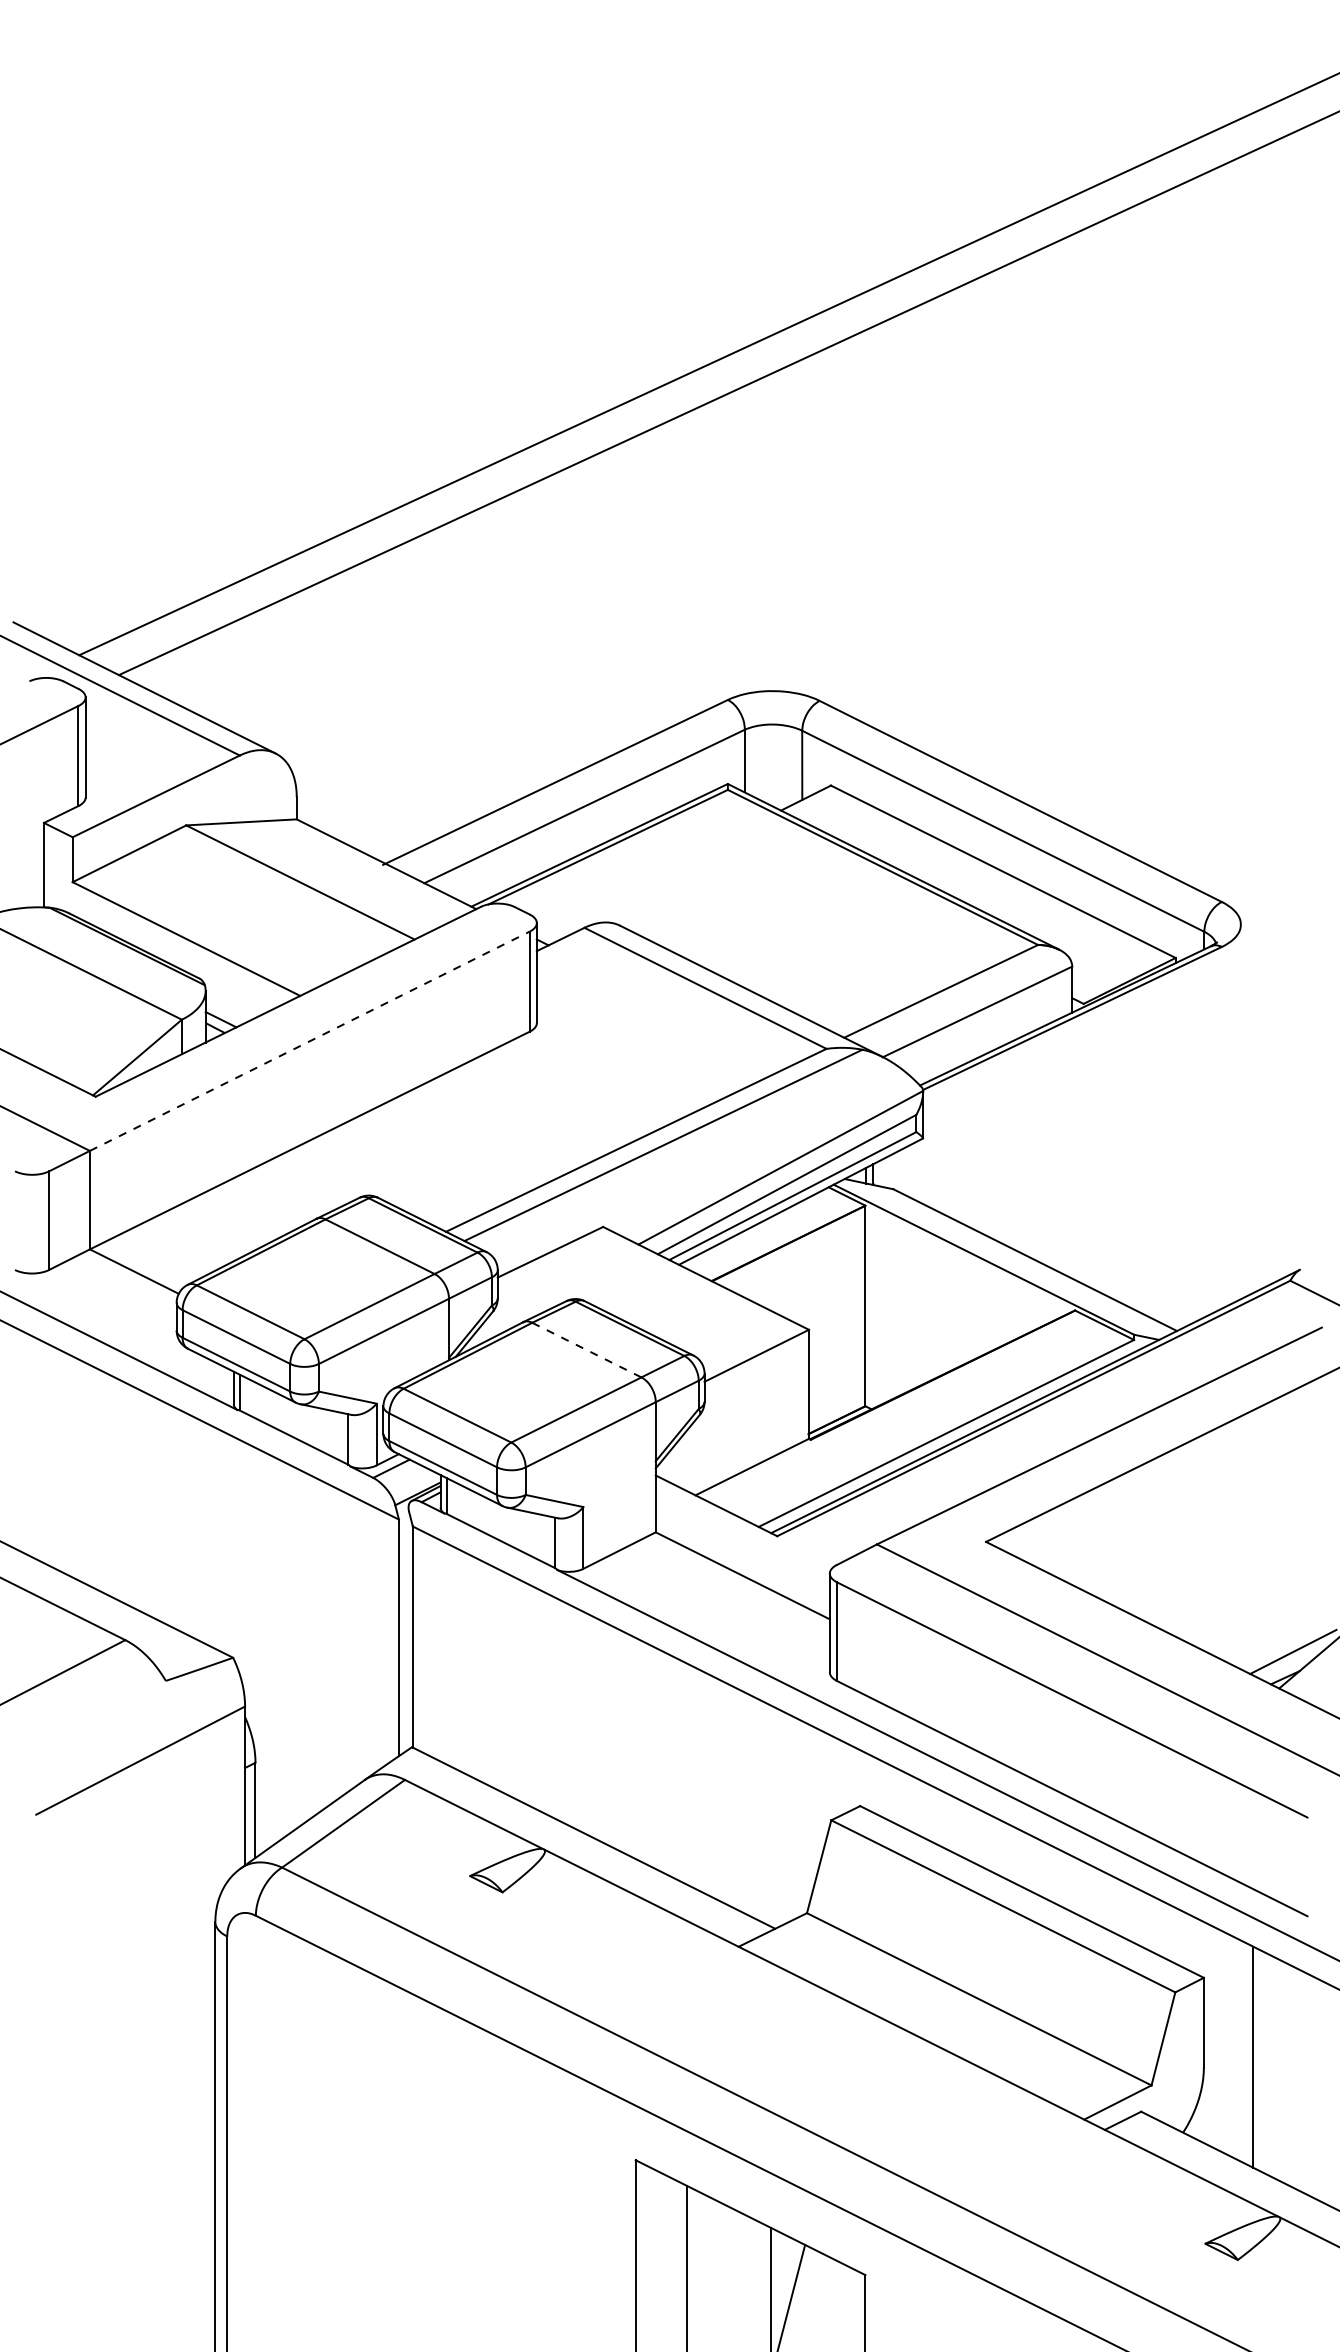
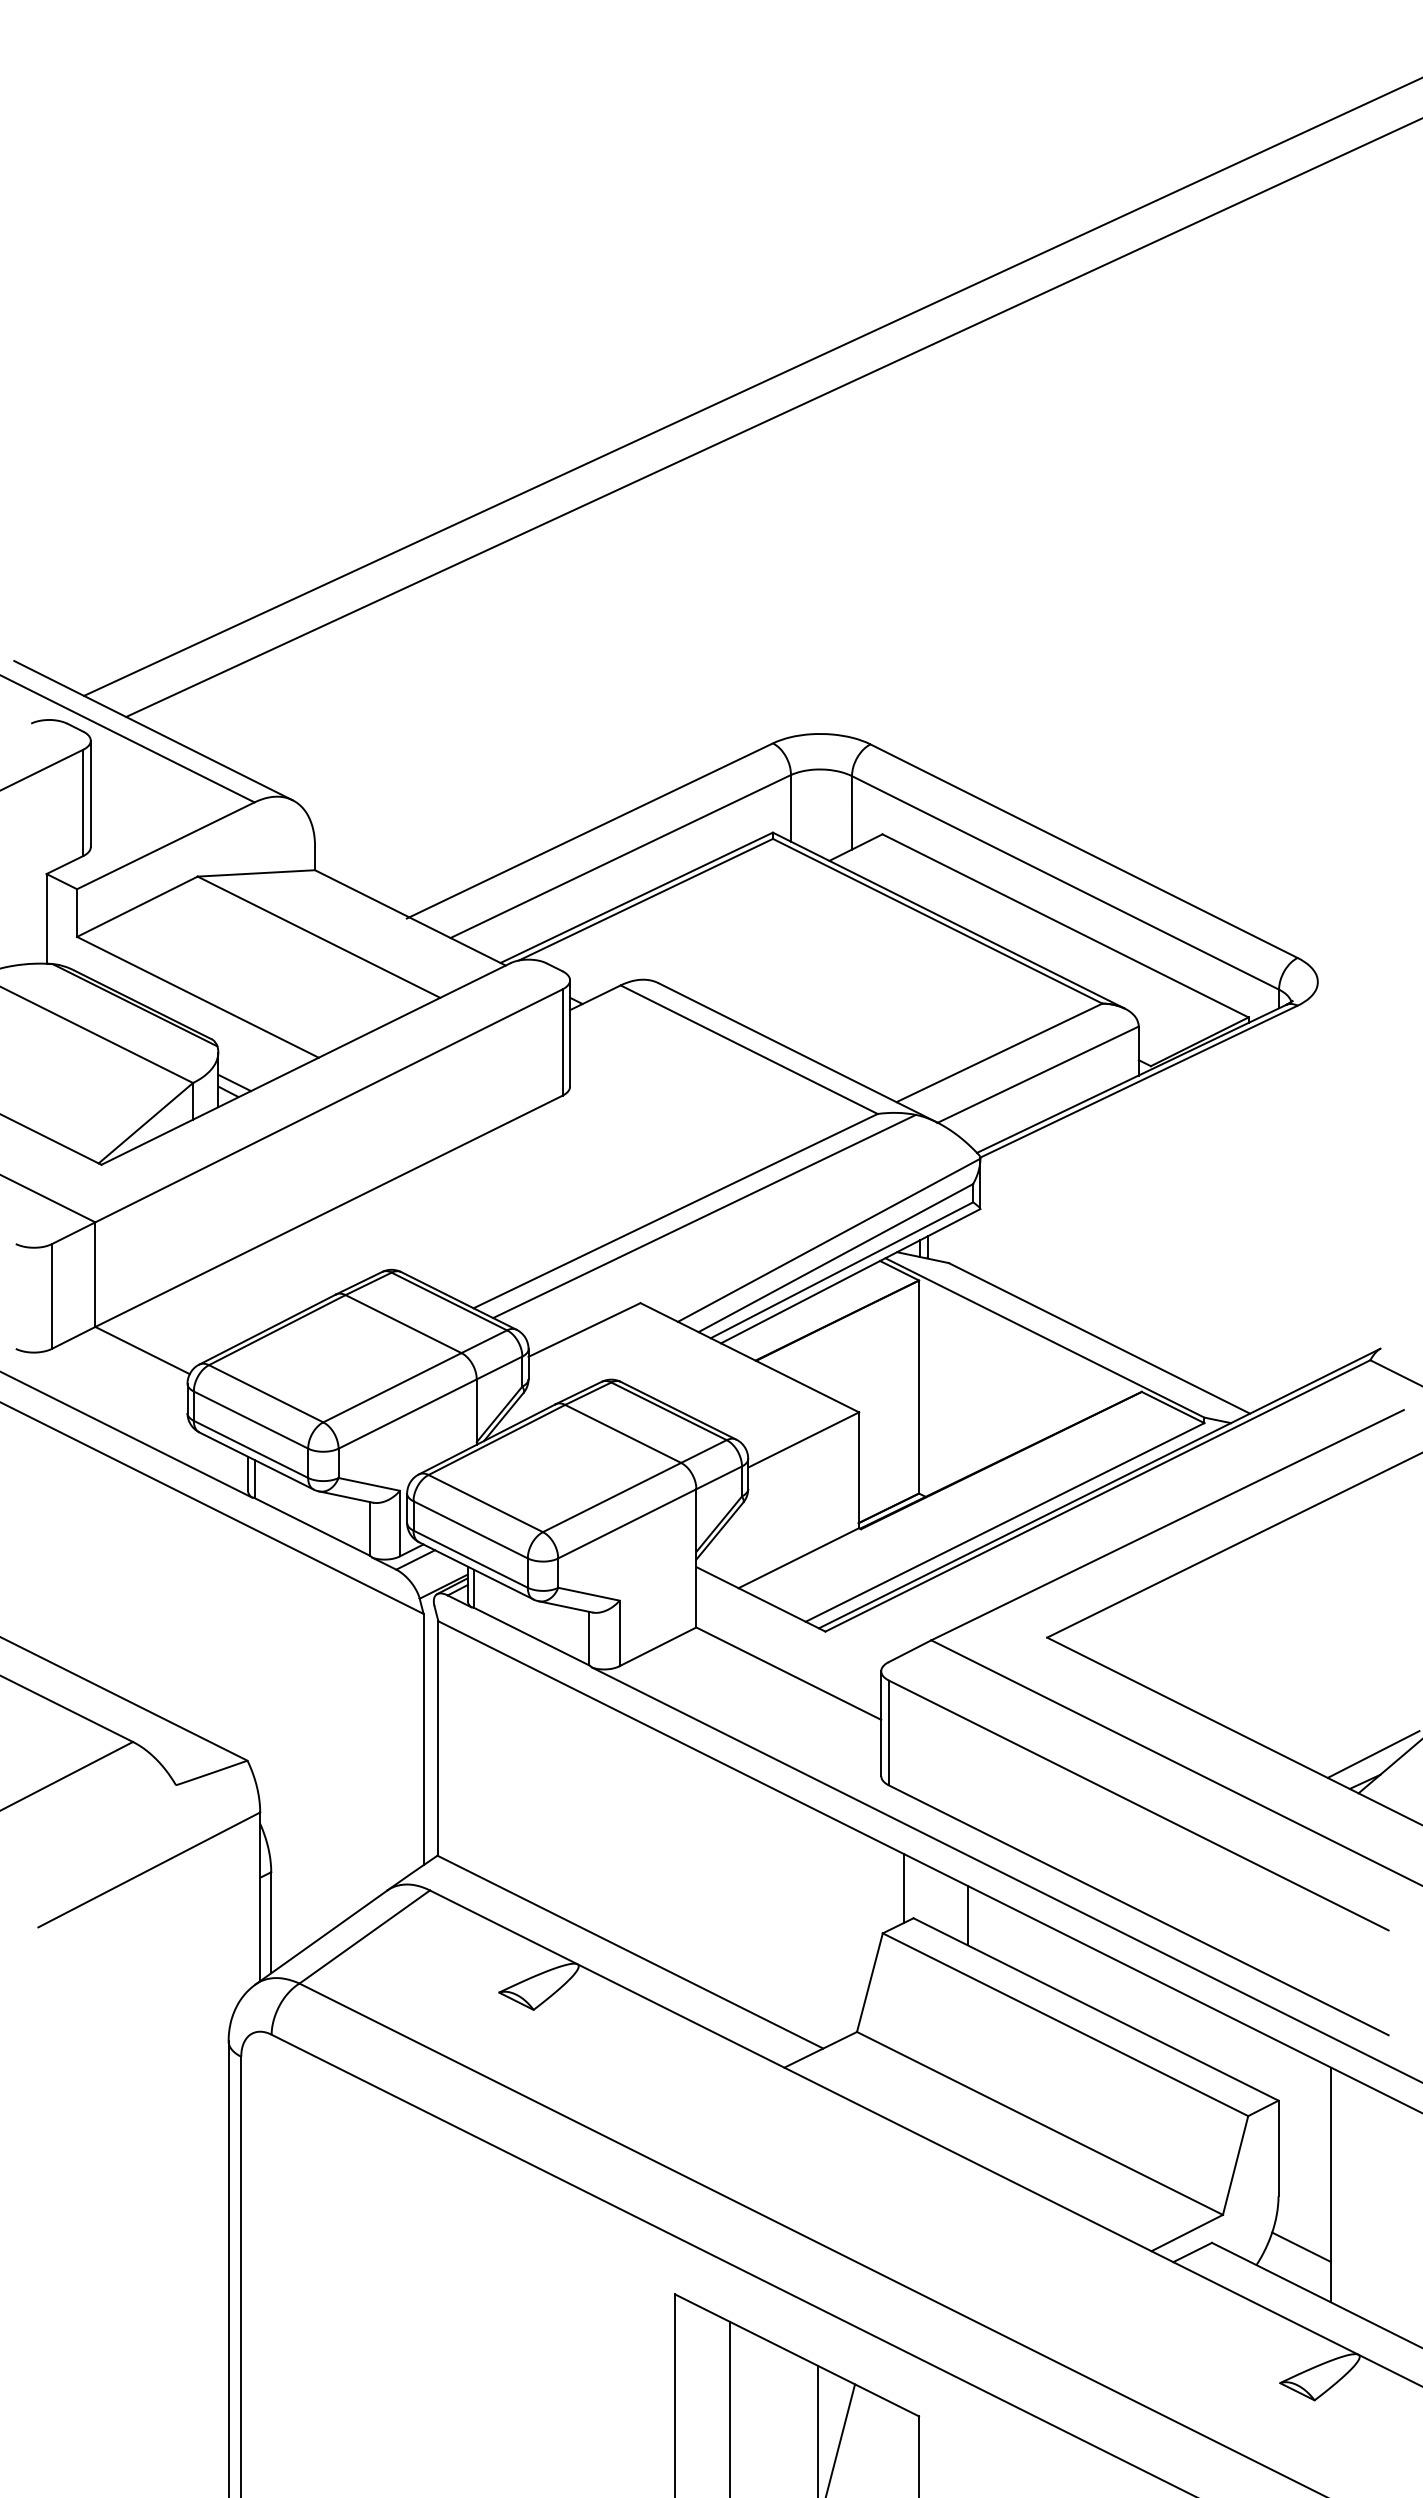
line: (310, 1040) -> (329, 1105), dashed -> solid
line: (587, 1349) -> (623, 1433), dashed -> solid
line: (850, 1778) -> (903, 1888), added
line: (911, 1803) -> (967, 1915), added
line: (1225, 2115) -> (1301, 2246), added

